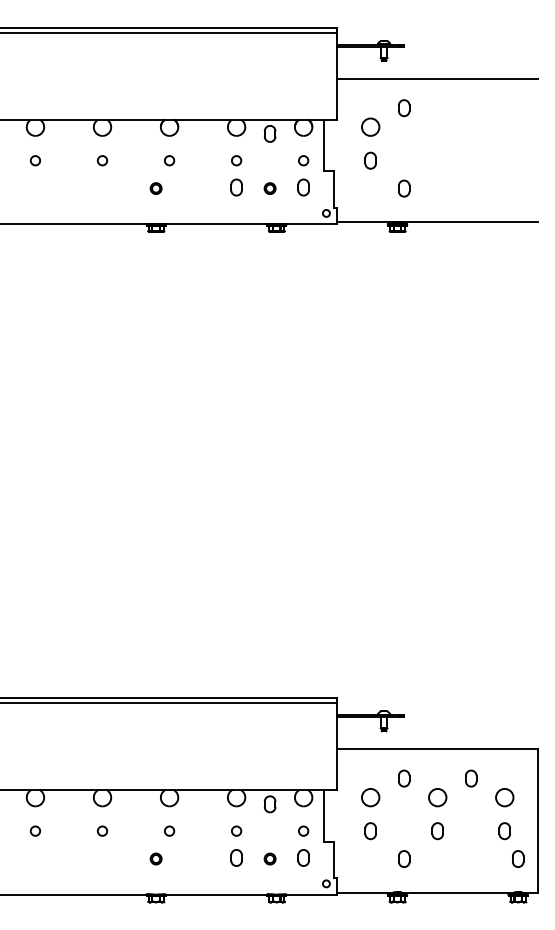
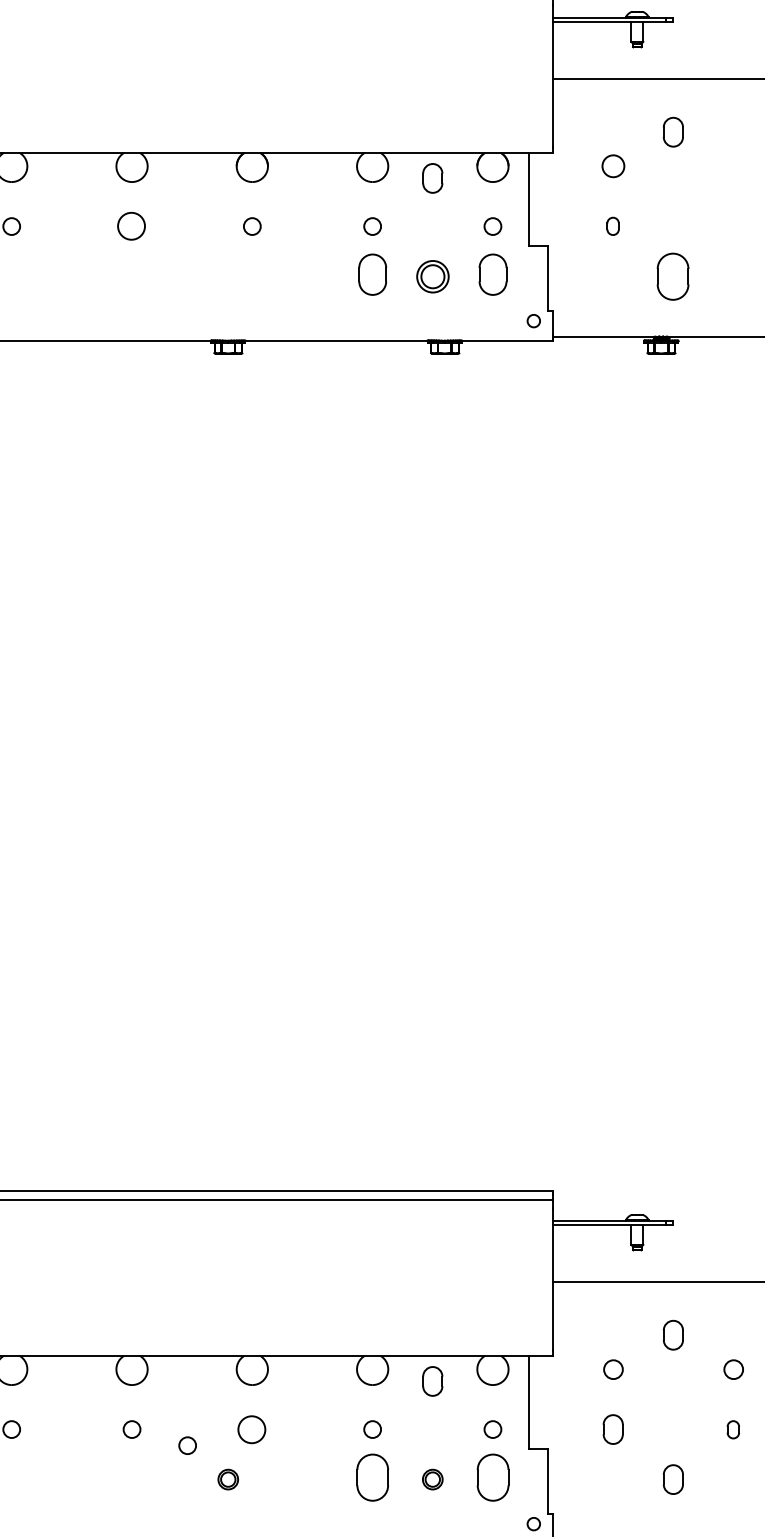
circle: (370, 126) -> (612, 165), size x0.7
circle: (102, 160) -> (132, 226), size x1.6
part: (370, 160) -> (612, 226), size x0.6
part: (236, 187) -> (372, 274), size x1.4
part: (303, 187) -> (492, 274), size x1.4
part: (155, 188) -> (227, 276), removed
part: (269, 188) -> (431, 276), size x1.6
part: (404, 188) -> (673, 276), size x1.6
circle: (370, 797) -> (612, 1369), size x0.6
circle: (437, 797) -> (733, 1369), size x0.6
circle: (169, 830) -> (252, 1428), size x1.6
part: (437, 831) -> (733, 1430), size x0.6
circle: (133, 839) -> (187, 1444), added
part: (236, 857) -> (372, 1476), size x1.6
part: (303, 857) -> (492, 1476), size x1.6

